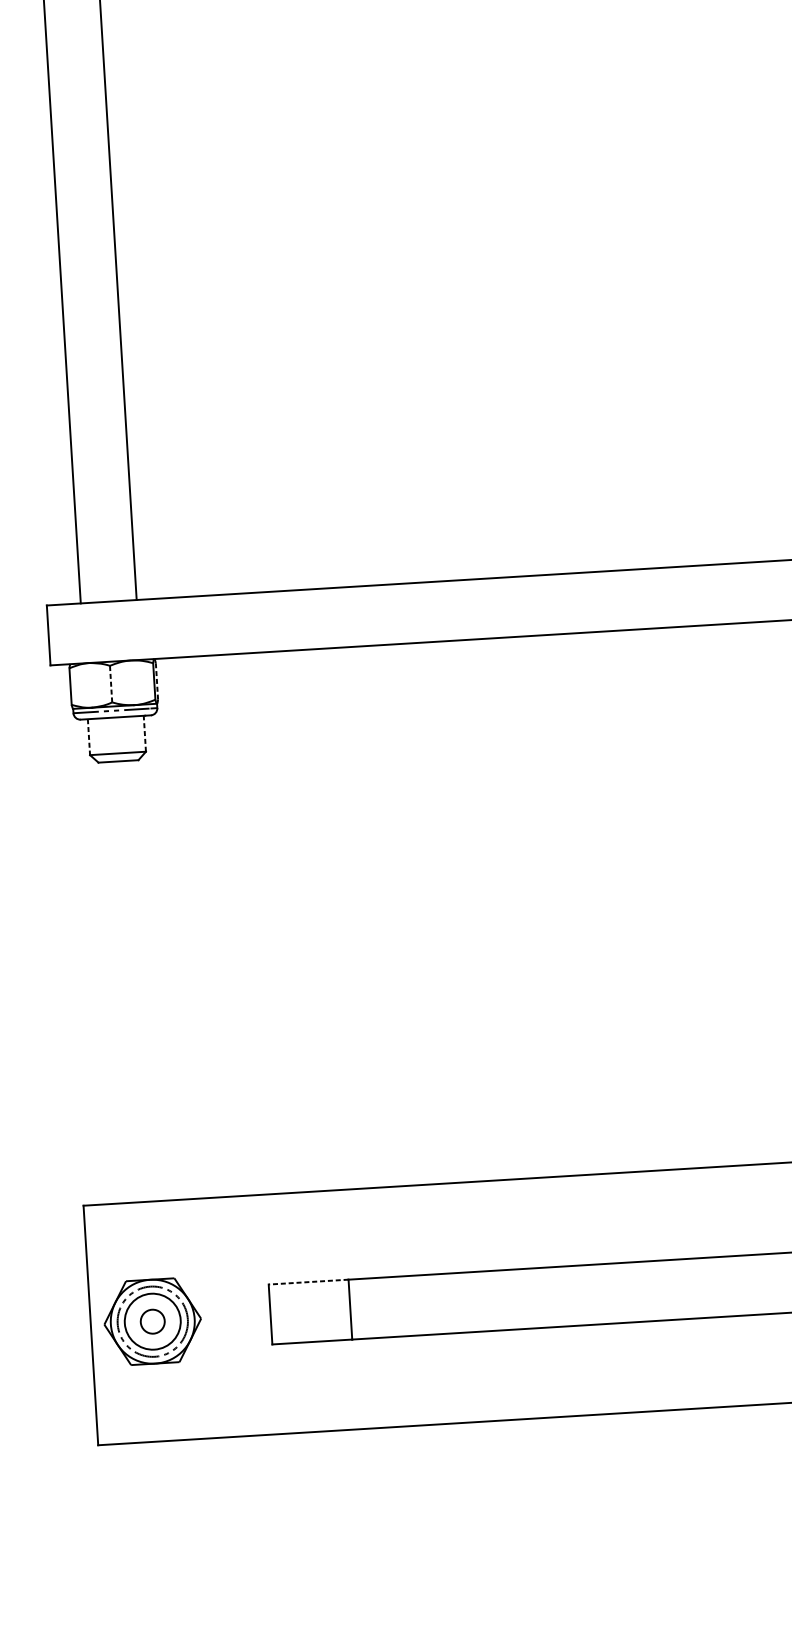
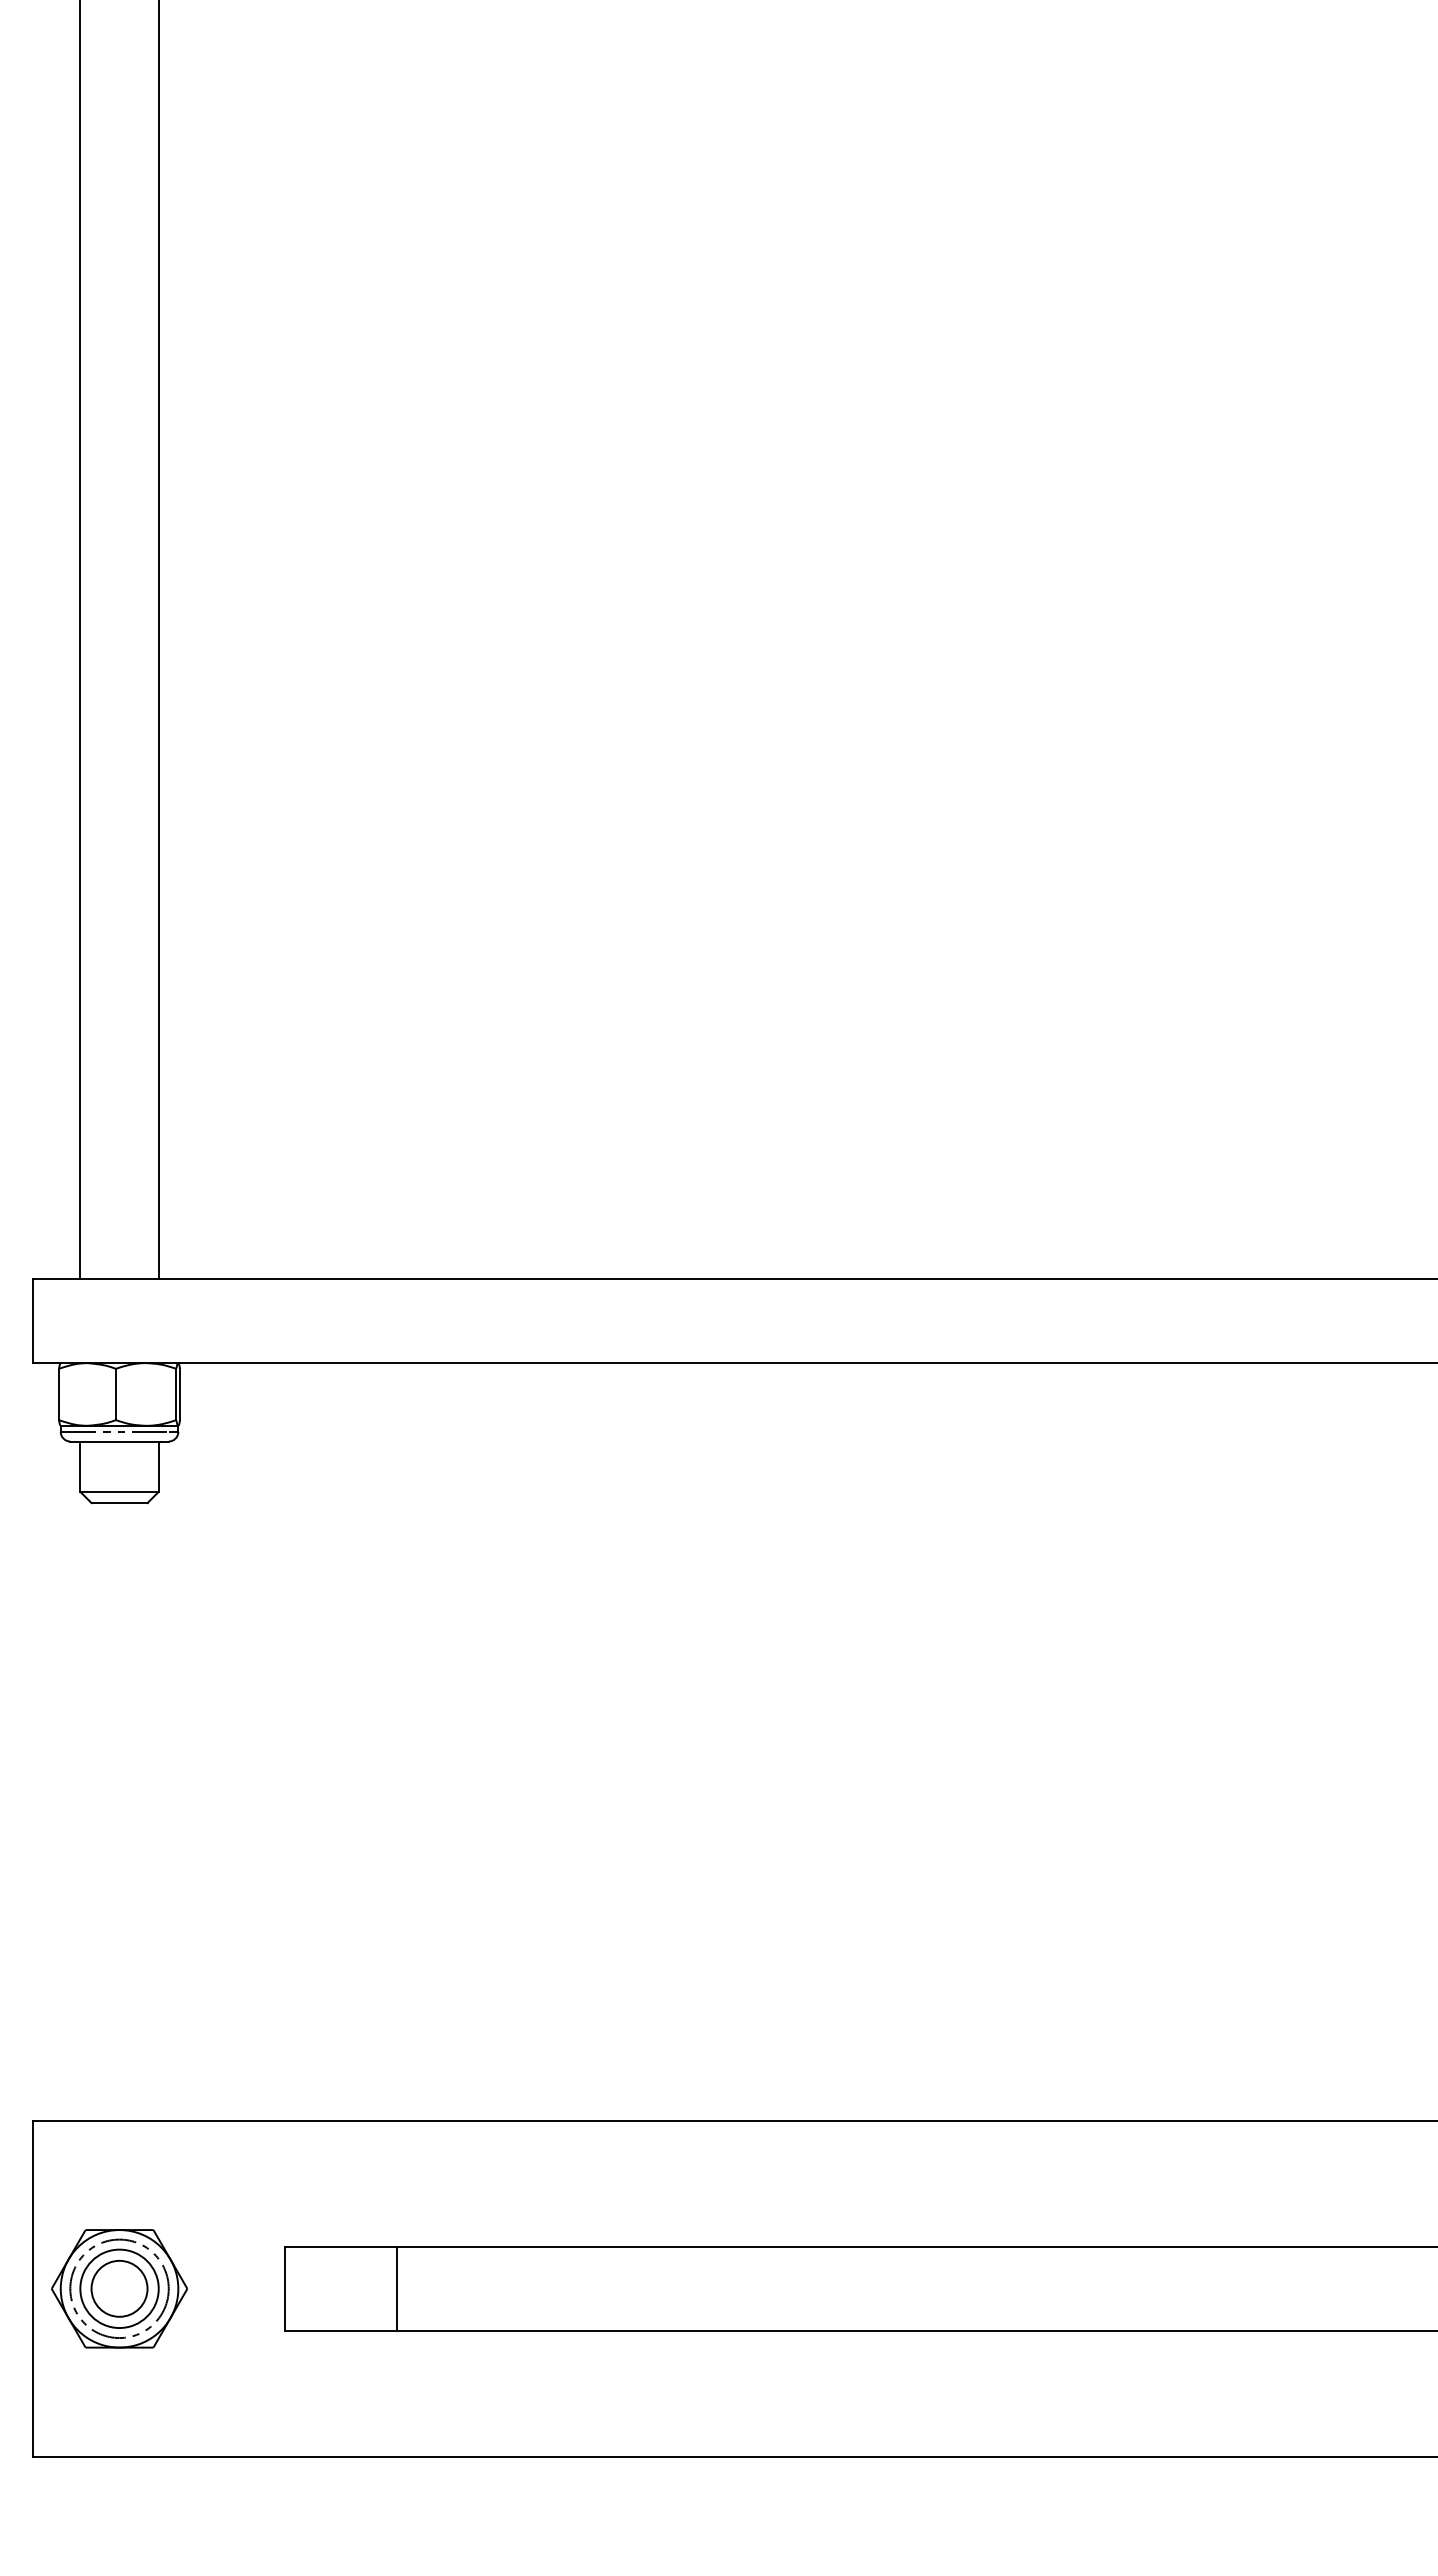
line: (157, 681) -> (180, 1394), dashed -> solid
line: (110, 684) -> (115, 1394), dashed -> solid
line: (144, 733) -> (158, 1466), dashed -> solid
line: (89, 737) -> (80, 1467), dashed -> solid
line: (308, 1281) -> (340, 2246), dashed -> solid
circle: (152, 1321) -> (119, 2288), size x1.67

